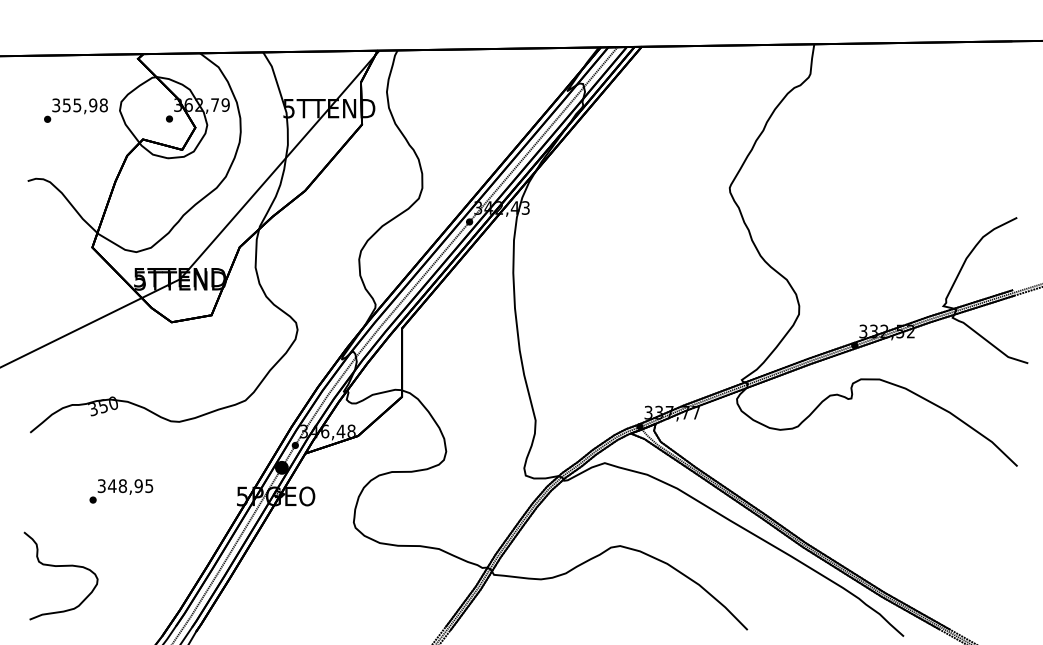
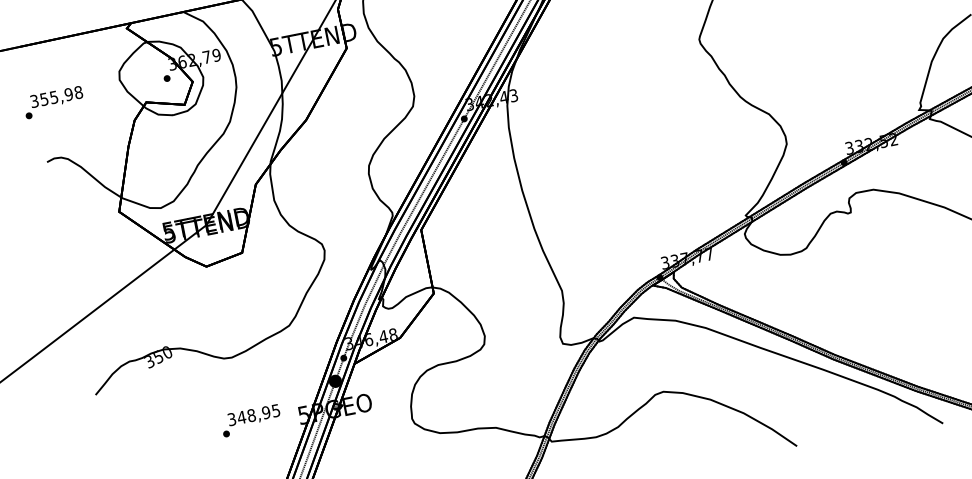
text: (75, 110) -> (53, 102), moved
text: (121, 491) -> (251, 420), moved

